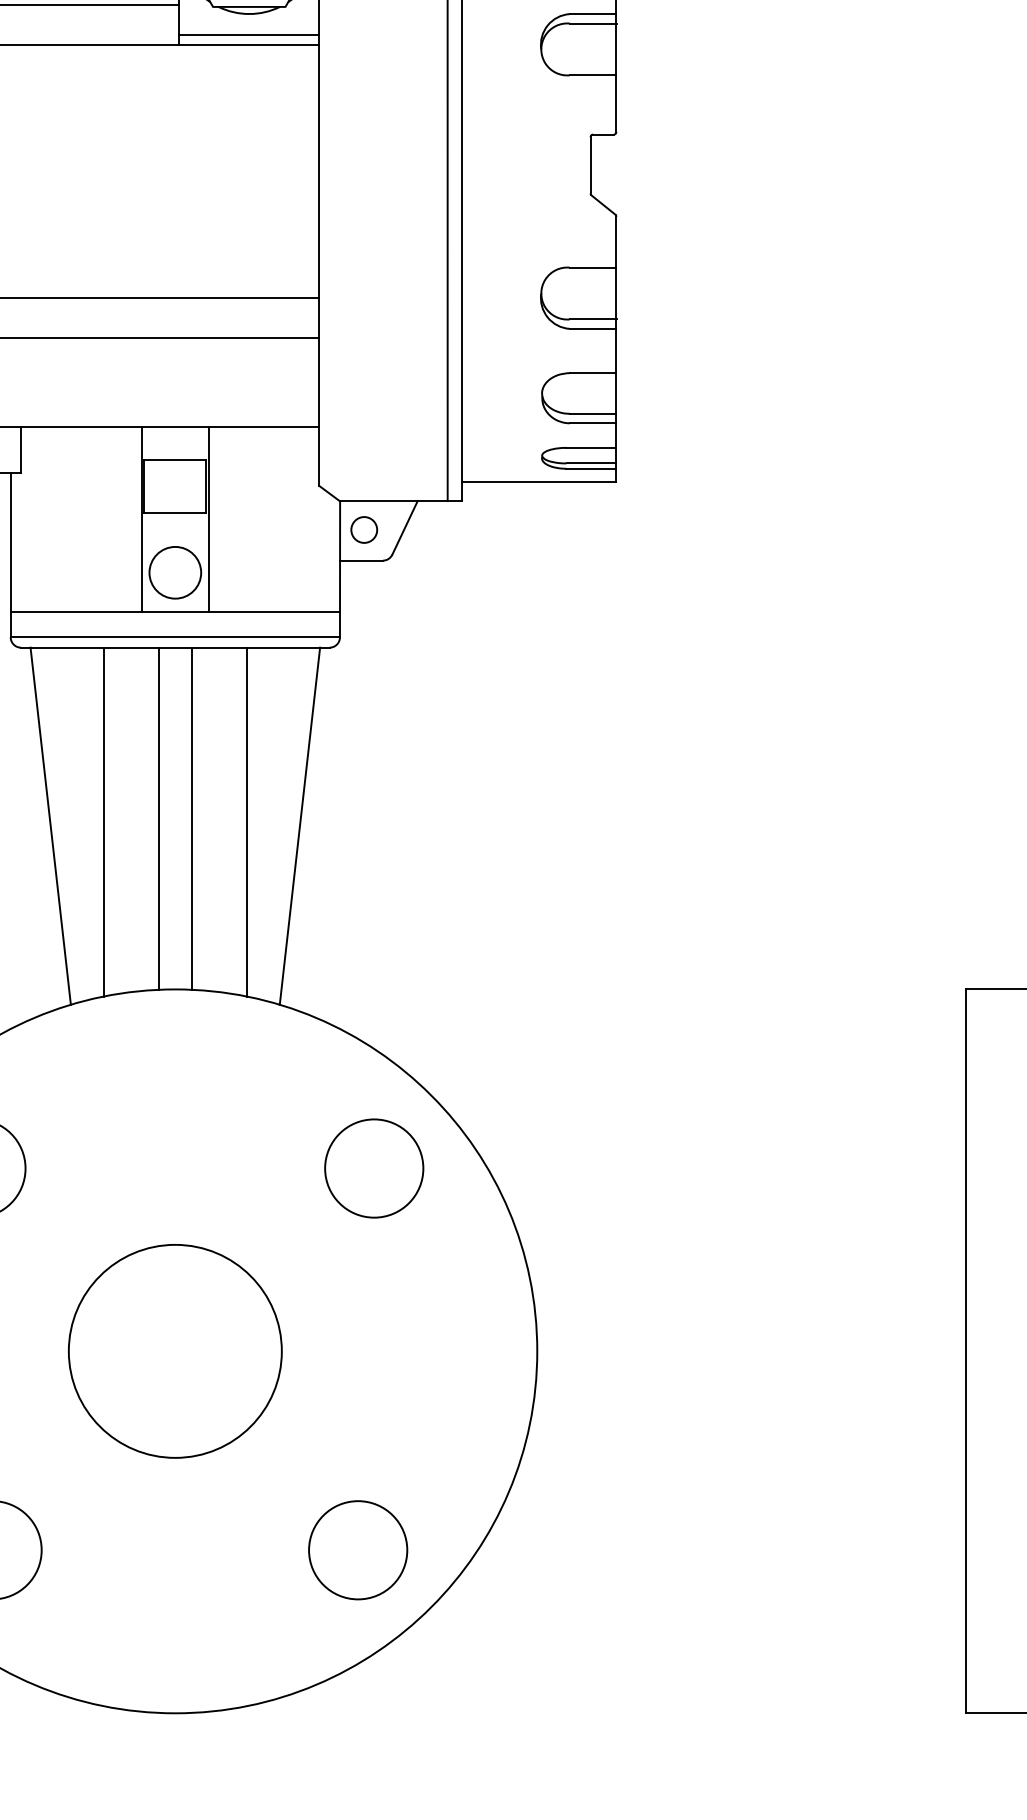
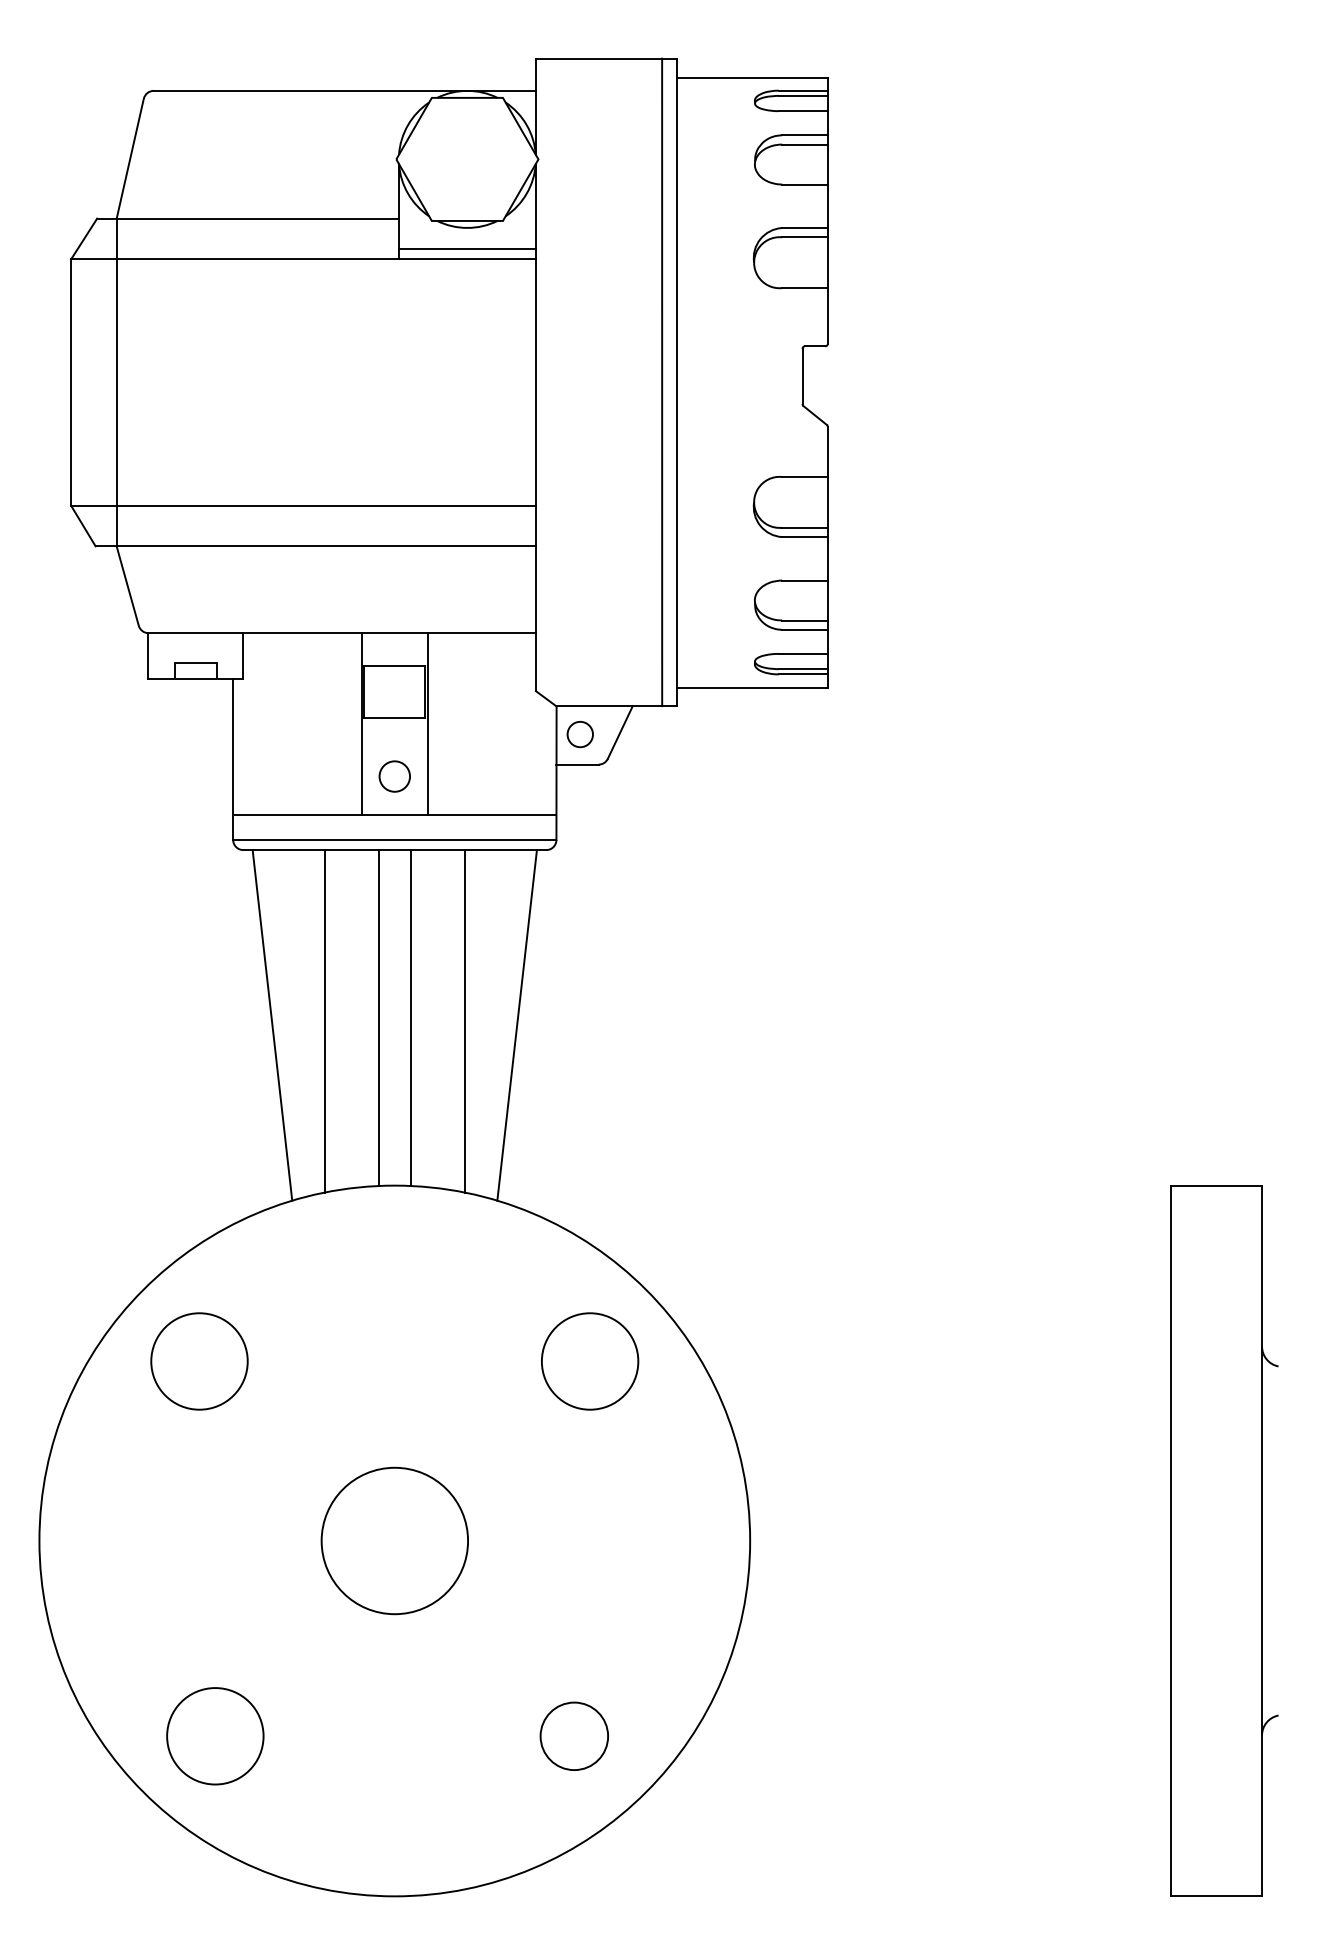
circle: (175, 572) -> (394, 776), size x0.6
circle: (175, 1350) -> (394, 1540), size x0.7
circle: (358, 1550) -> (574, 1736), size x0.7

